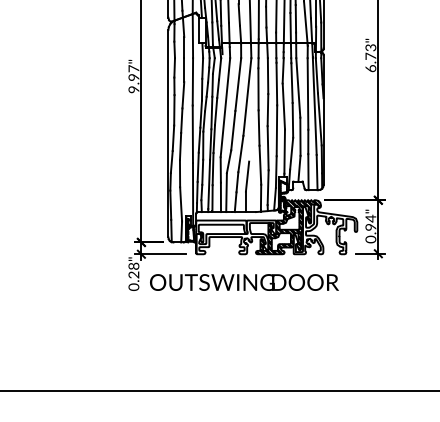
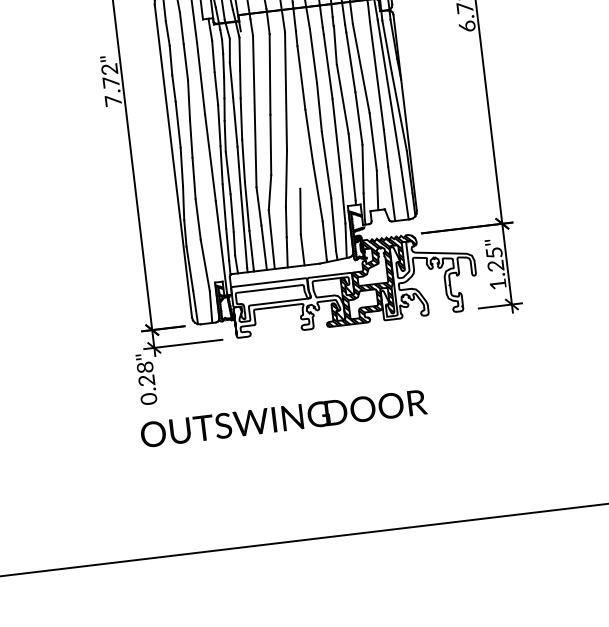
text: (133, 79) -> (110, 85), 9.97" -> 7.72"
text: (370, 228) -> (495, 267), 0.94" -> 1.25"
text: (244, 282) -> (283, 418), moved

